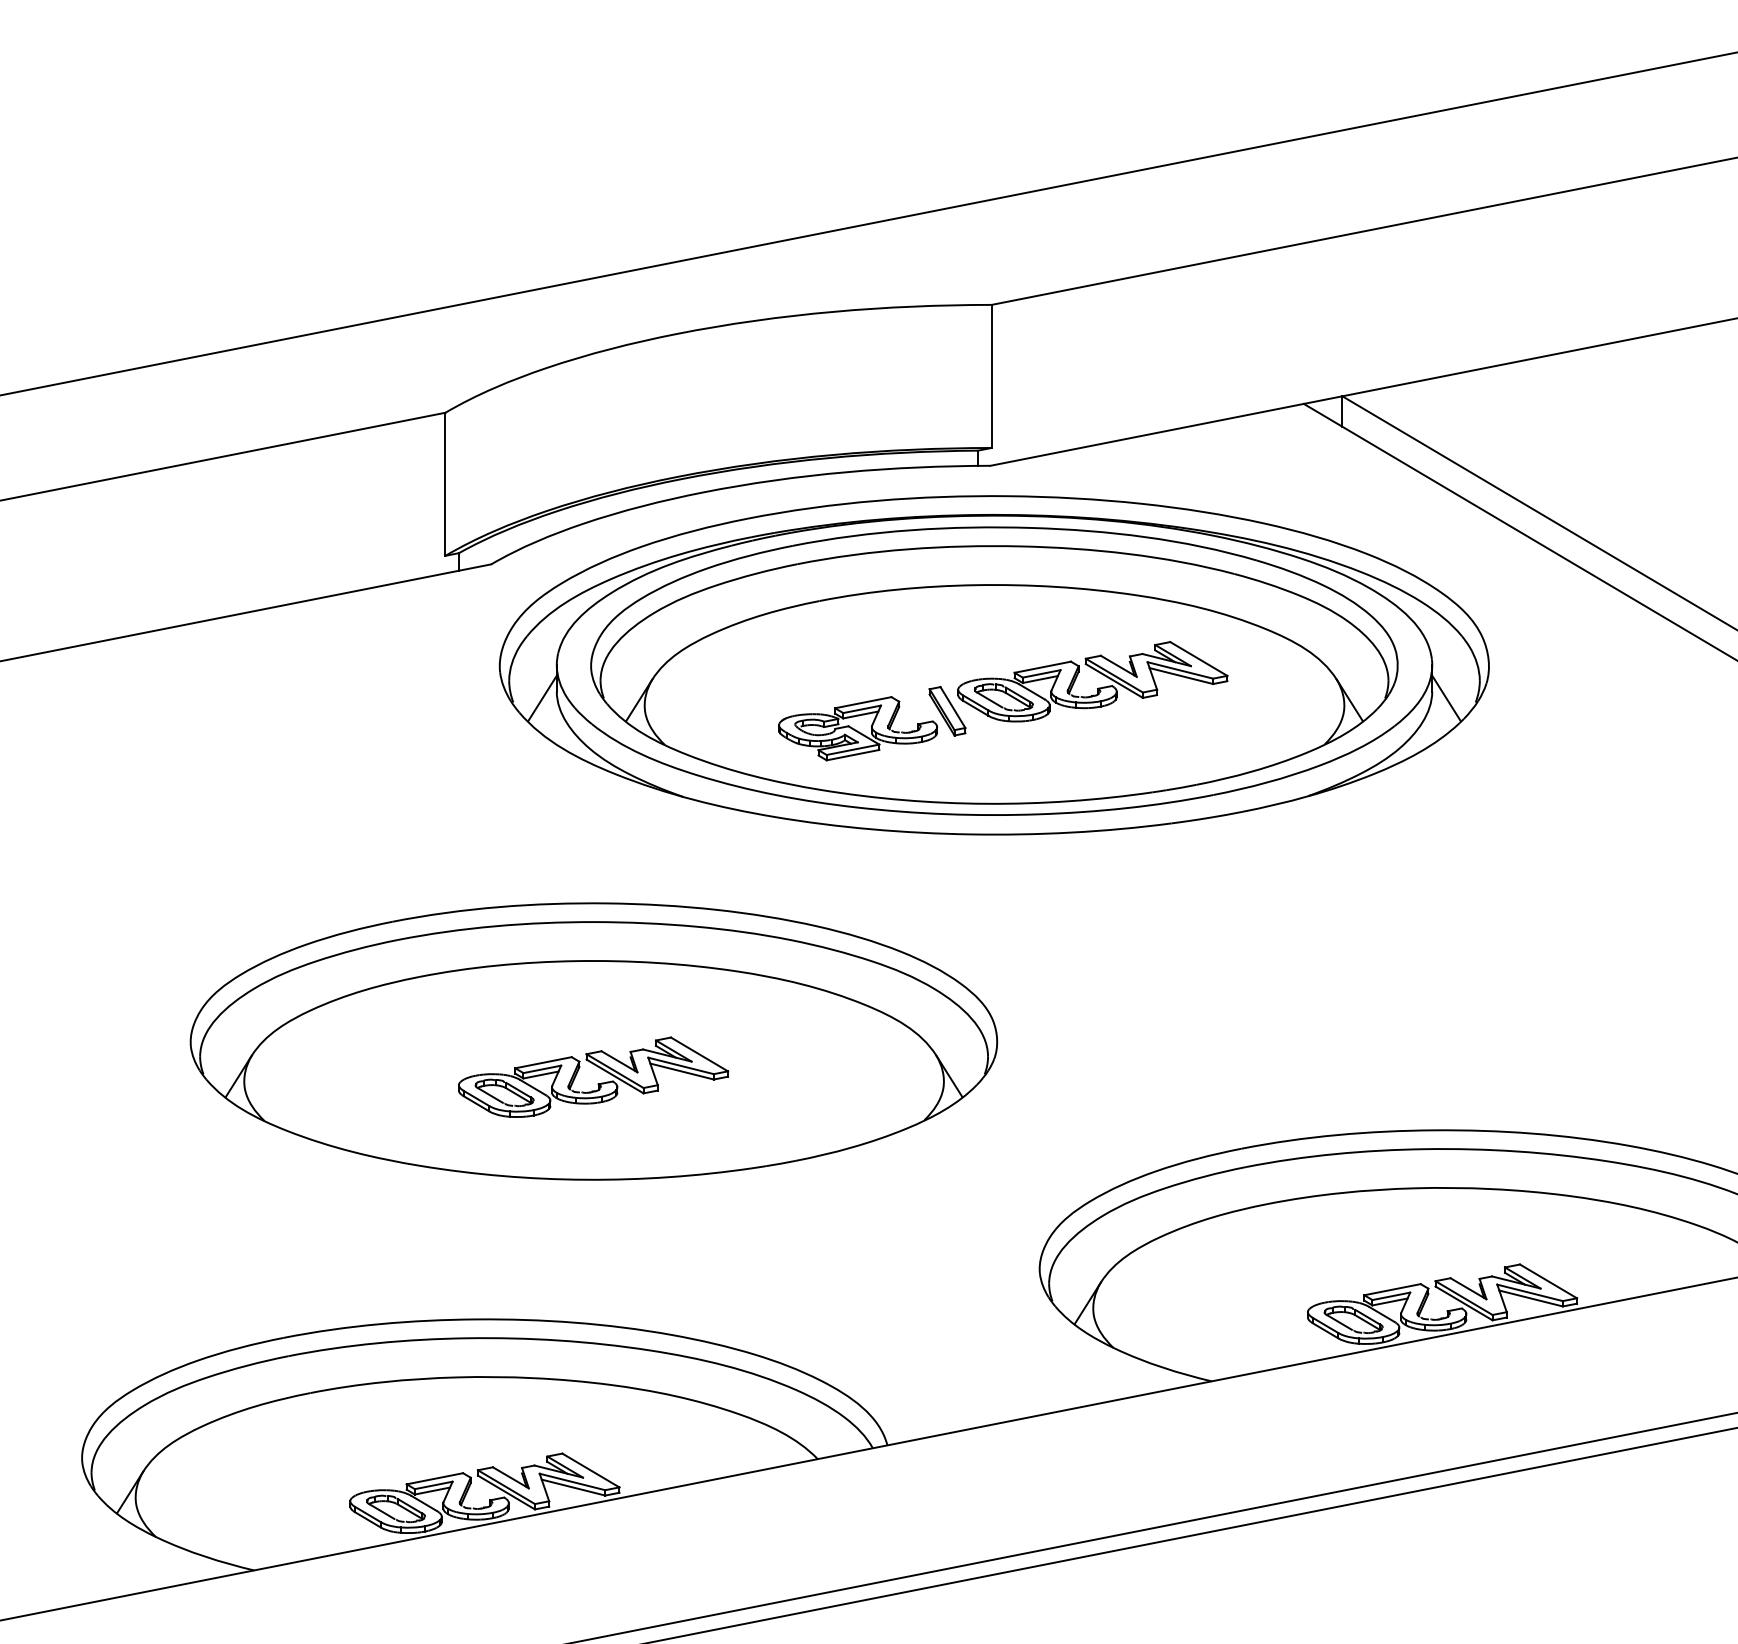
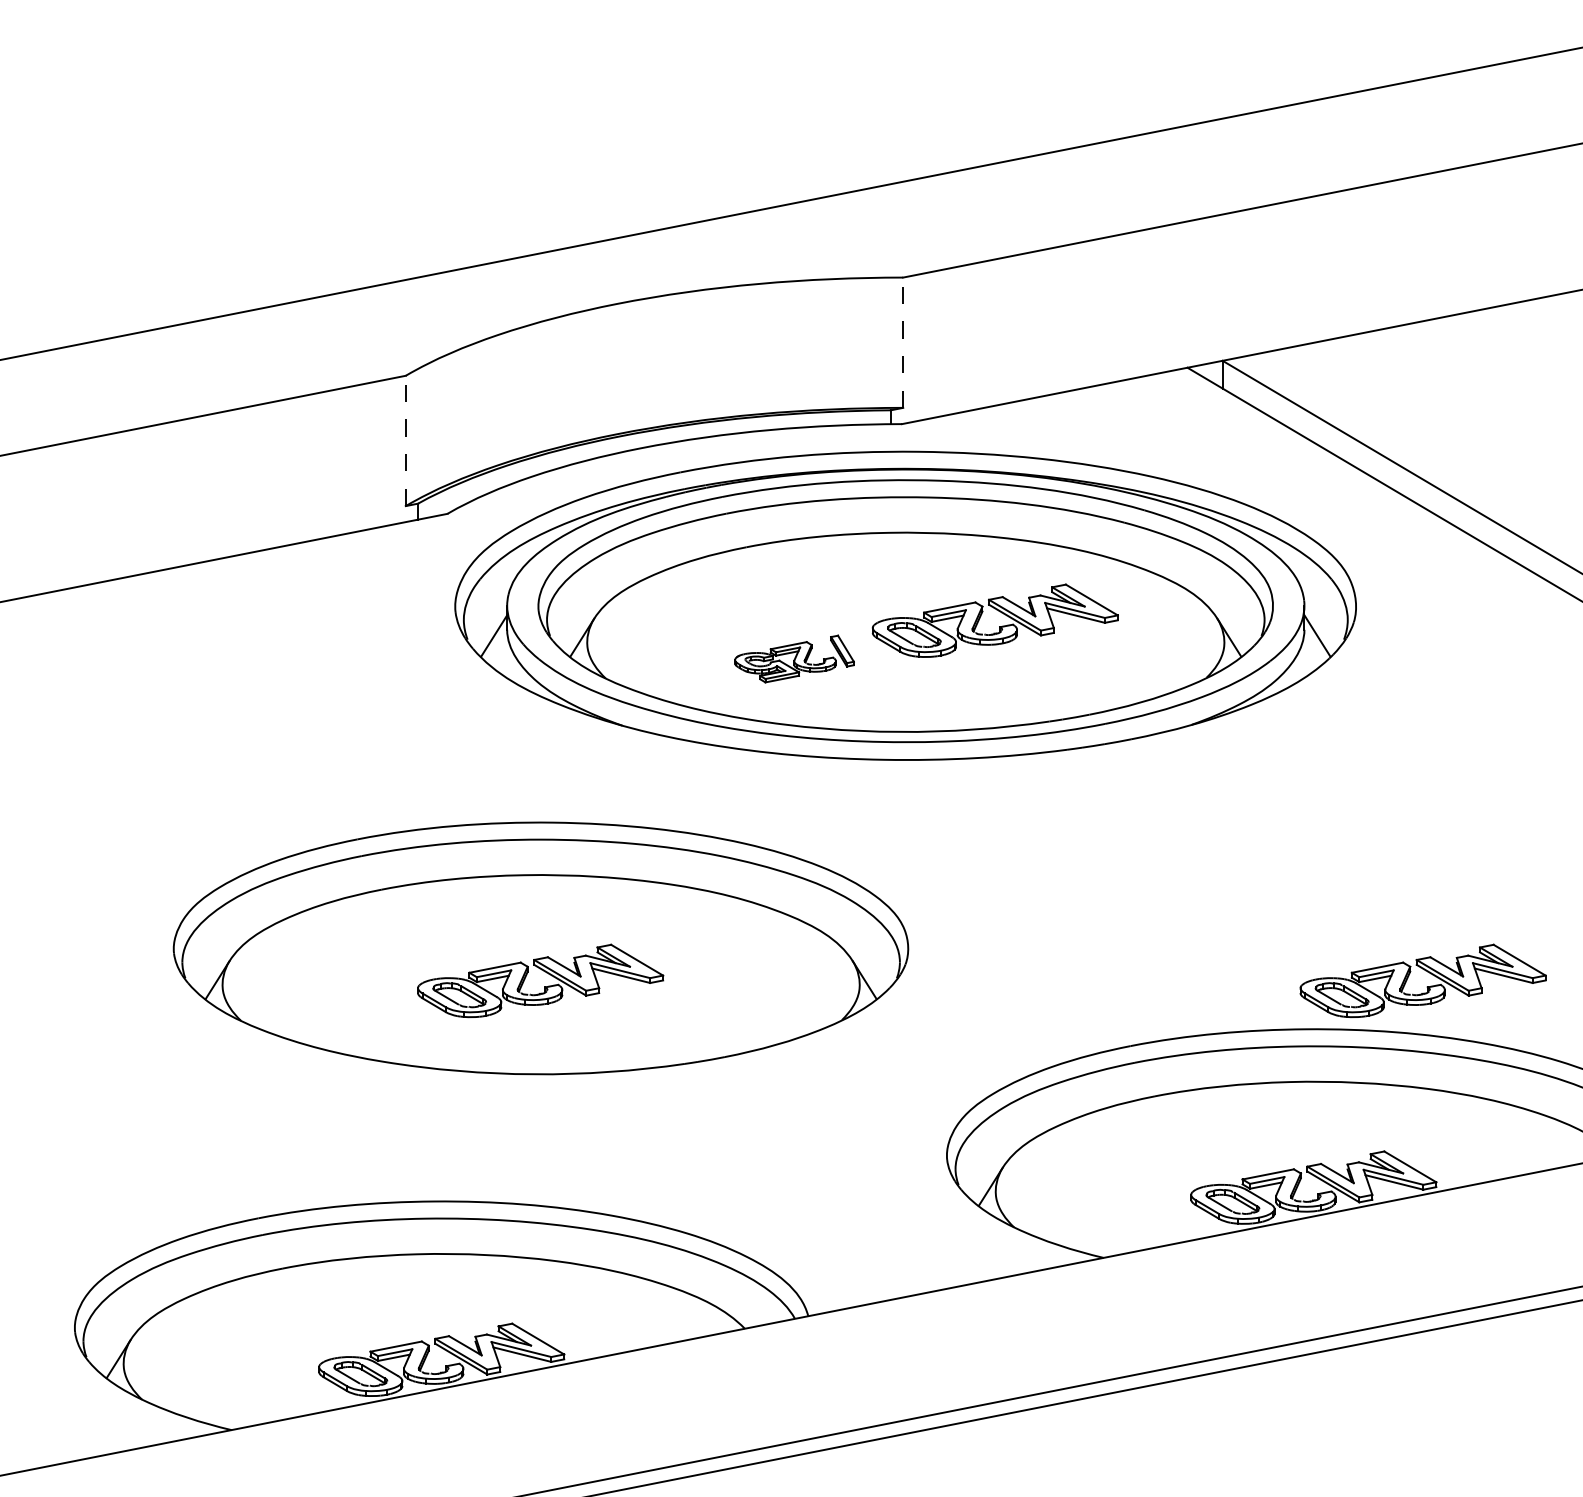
line: (991, 376) -> (903, 342), solid -> dashed
line: (445, 484) -> (405, 441), solid -> dashed
part: (872, 723) -> (794, 658), size x0.7
part: (1566, 1083) -> (1426, 986), added

